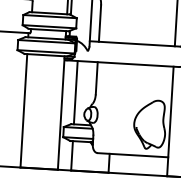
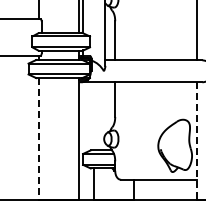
line: (75, 92) -> (93, 116), removed
line: (24, 111) -> (39, 139), solid -> dashed
line: (169, 121) -> (196, 141), solid -> dashed

